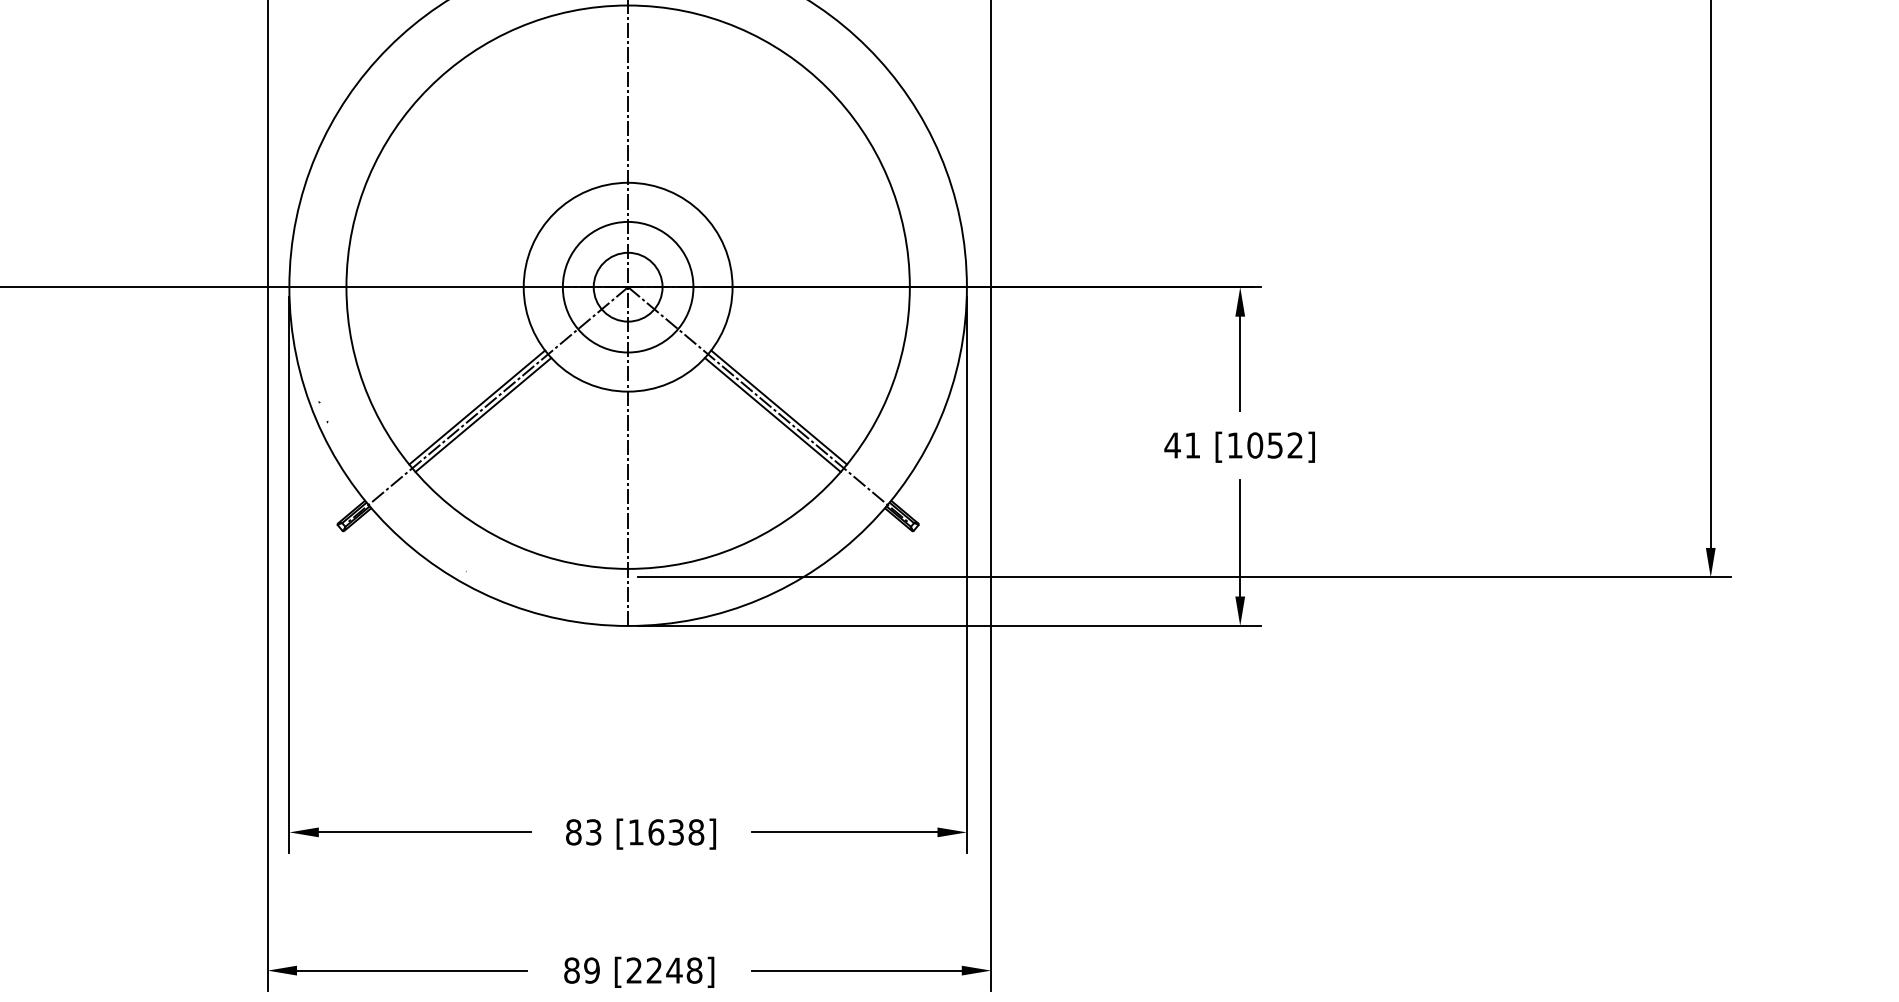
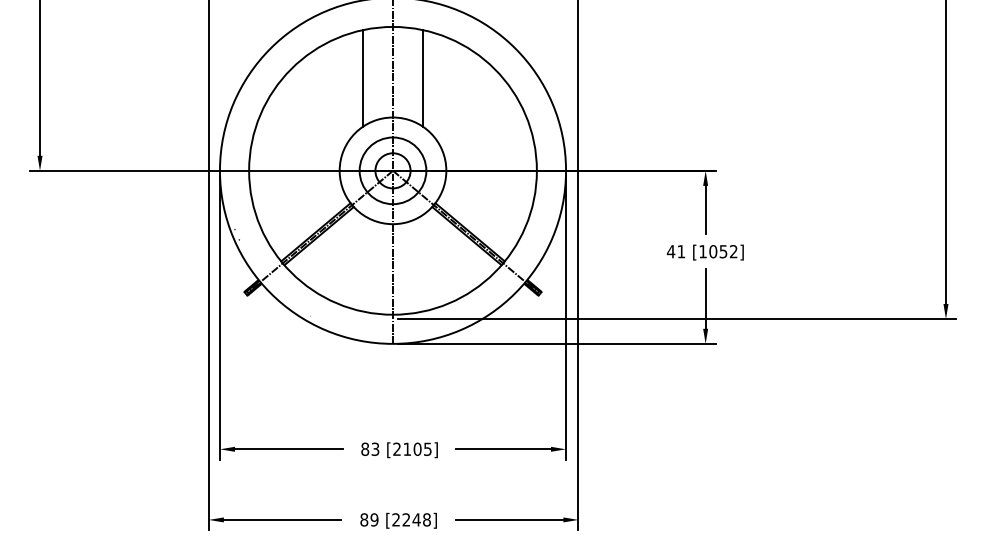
line: (568, 106) -> (362, 78), added
line: (687, 106) -> (423, 78), added
text: (666, 830) -> (412, 448), [1638] -> [2105]

